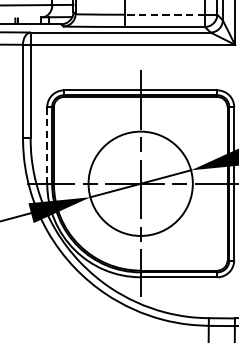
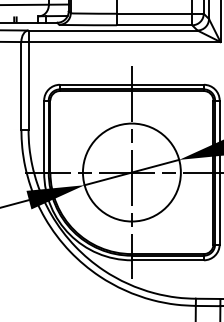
line: (164, 14) -> (154, 13), dashed -> solid
line: (47, 146) -> (44, 137), dashed -> solid

